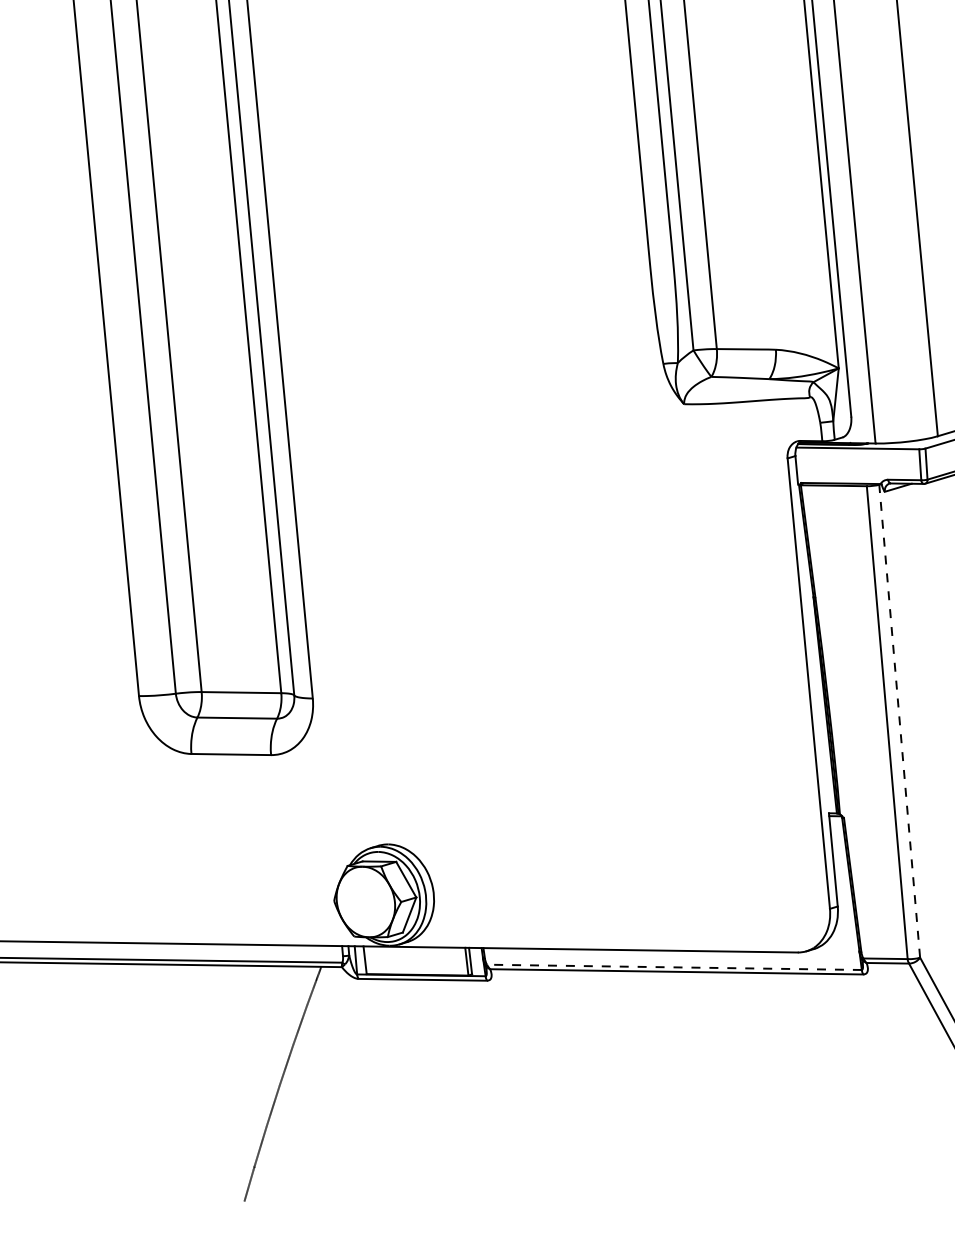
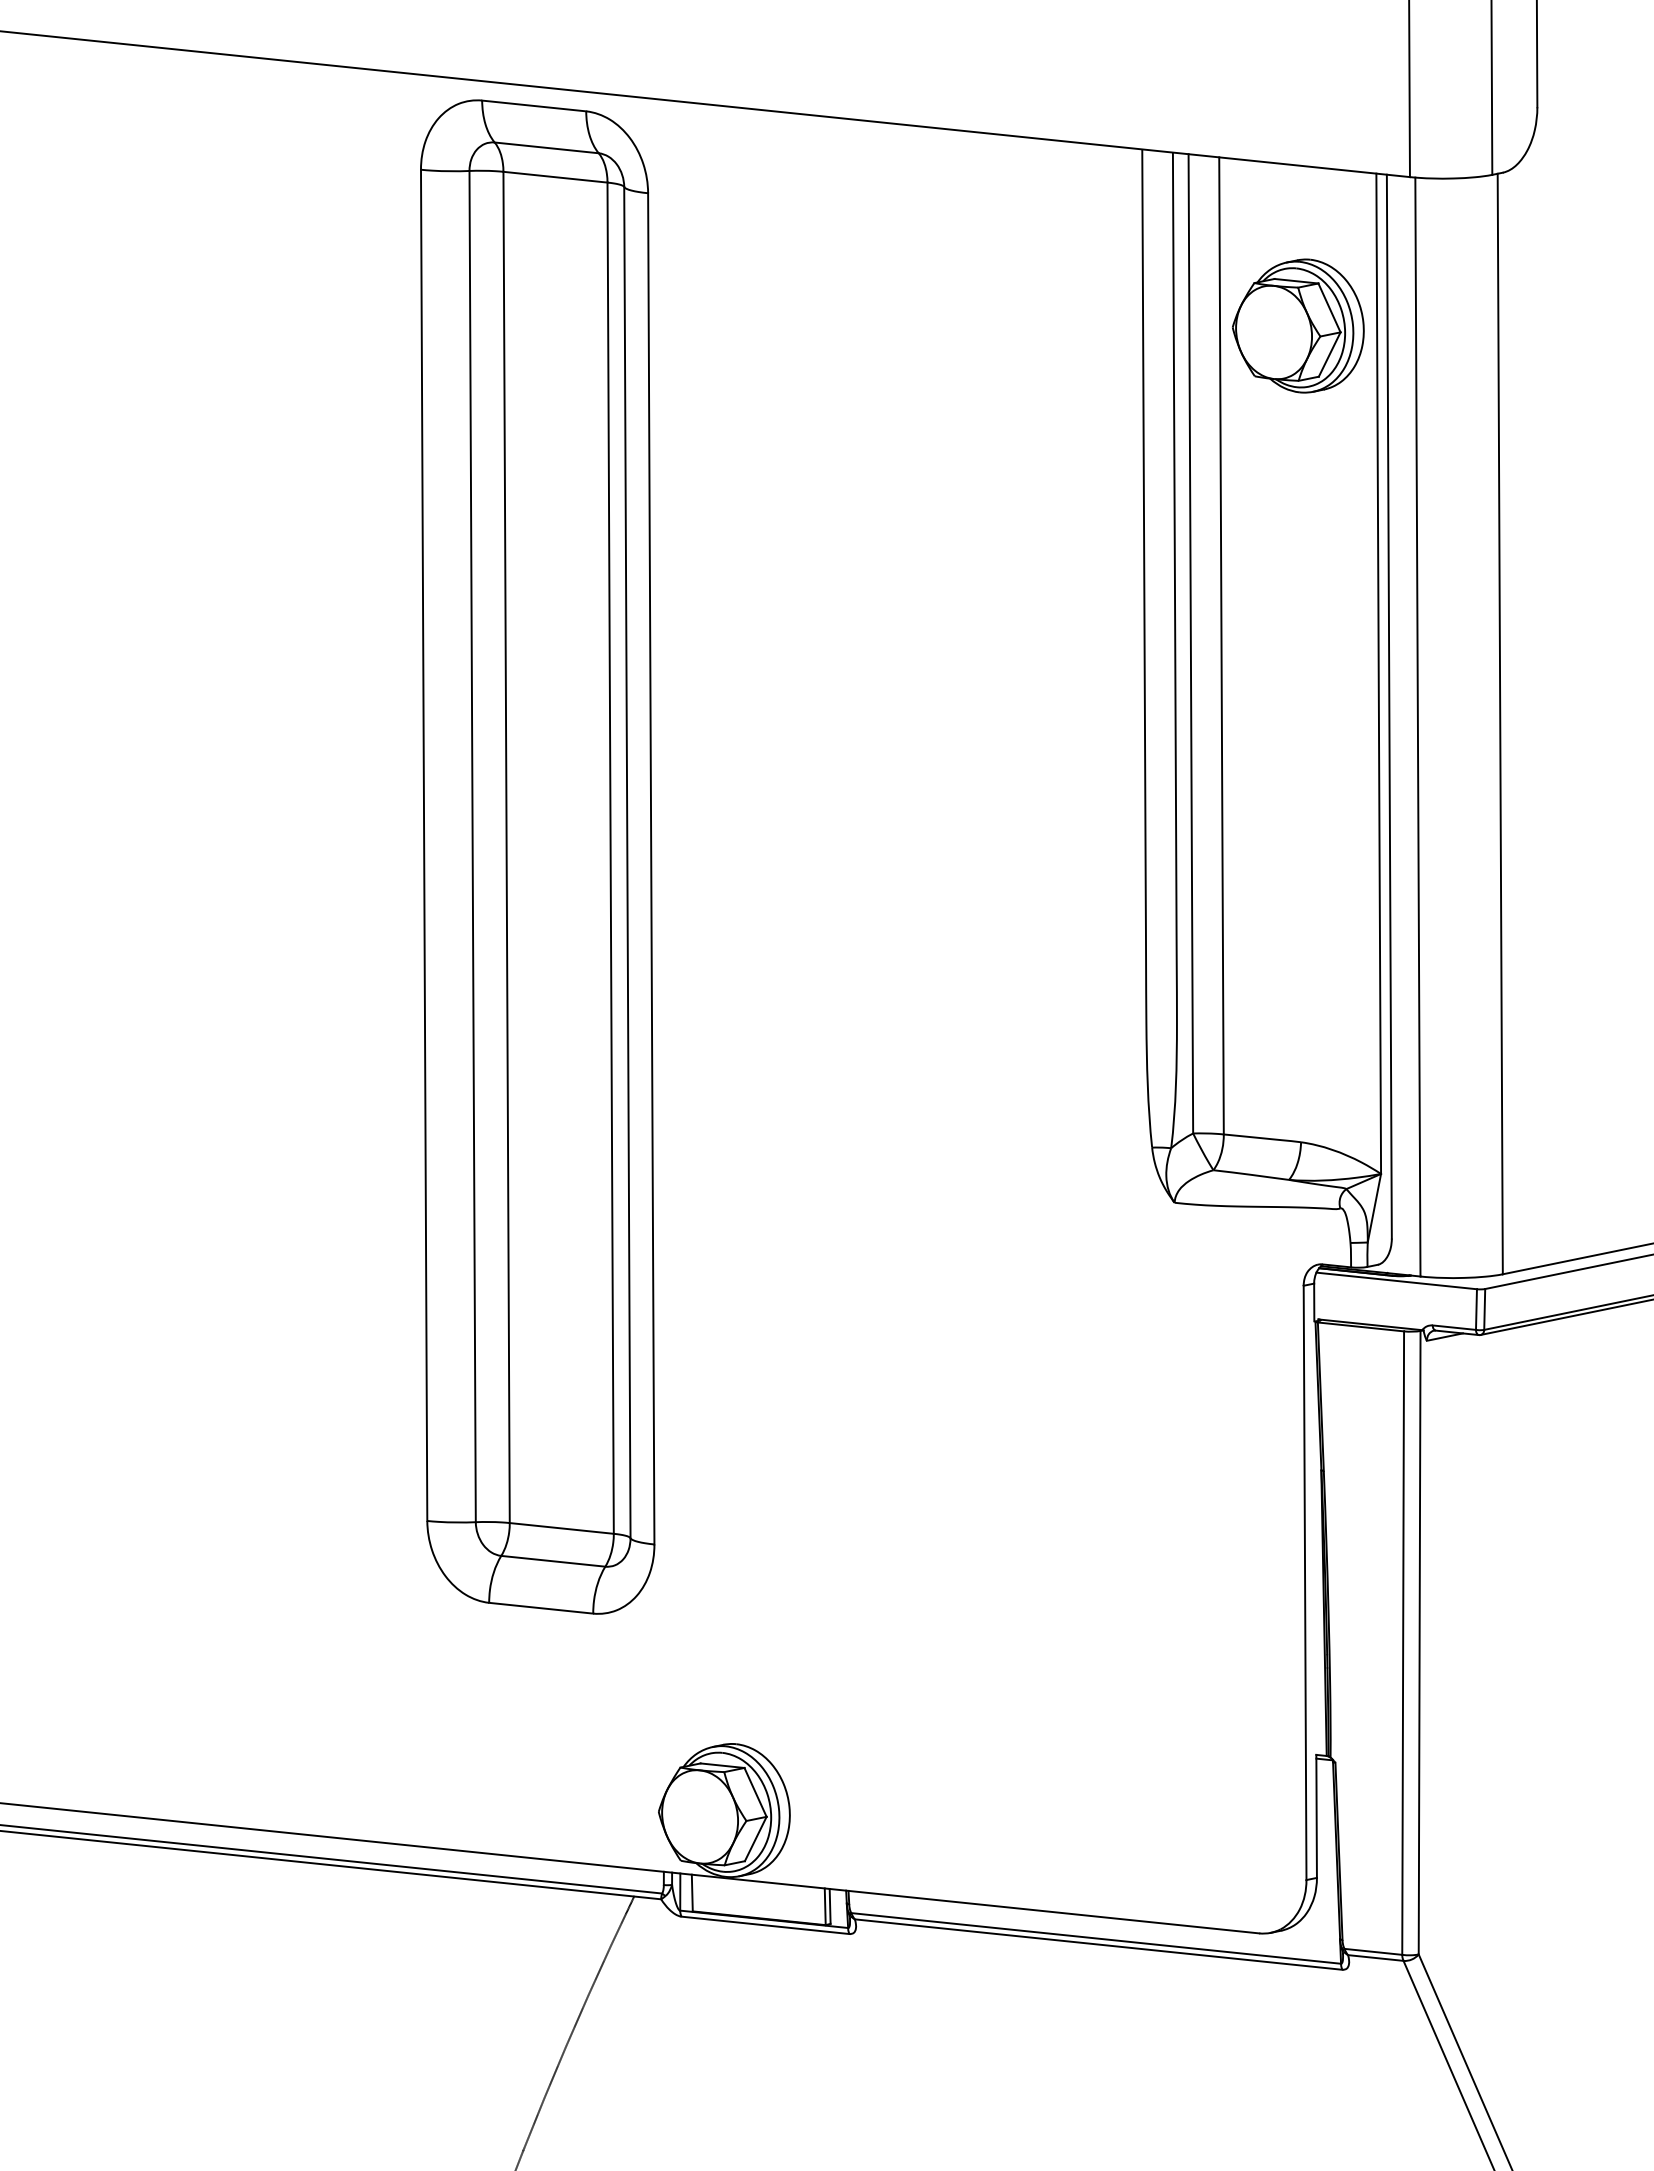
line: (899, 721) -> (1419, 1642), dashed -> solid
line: (673, 967) -> (1095, 1938), dashed -> solid

